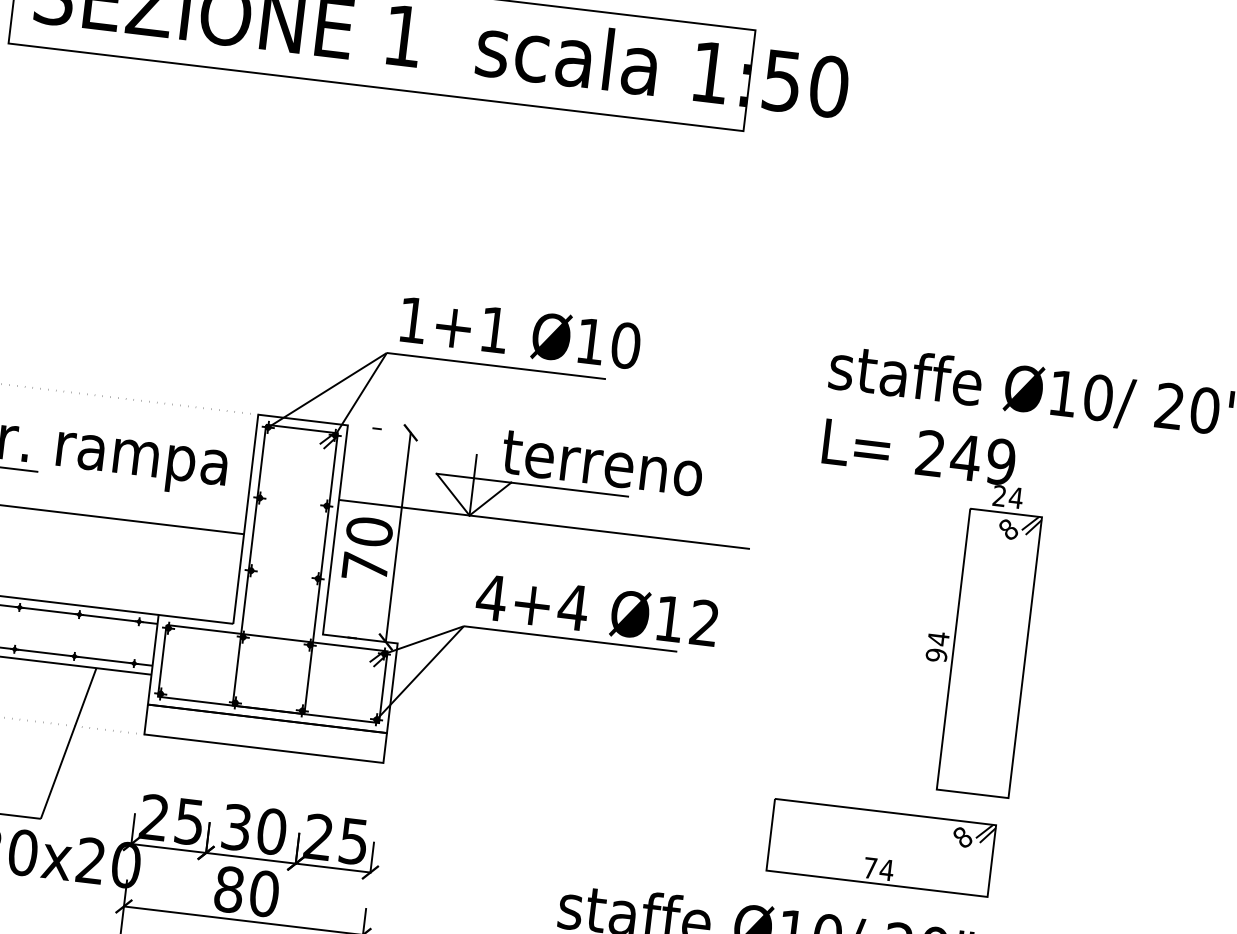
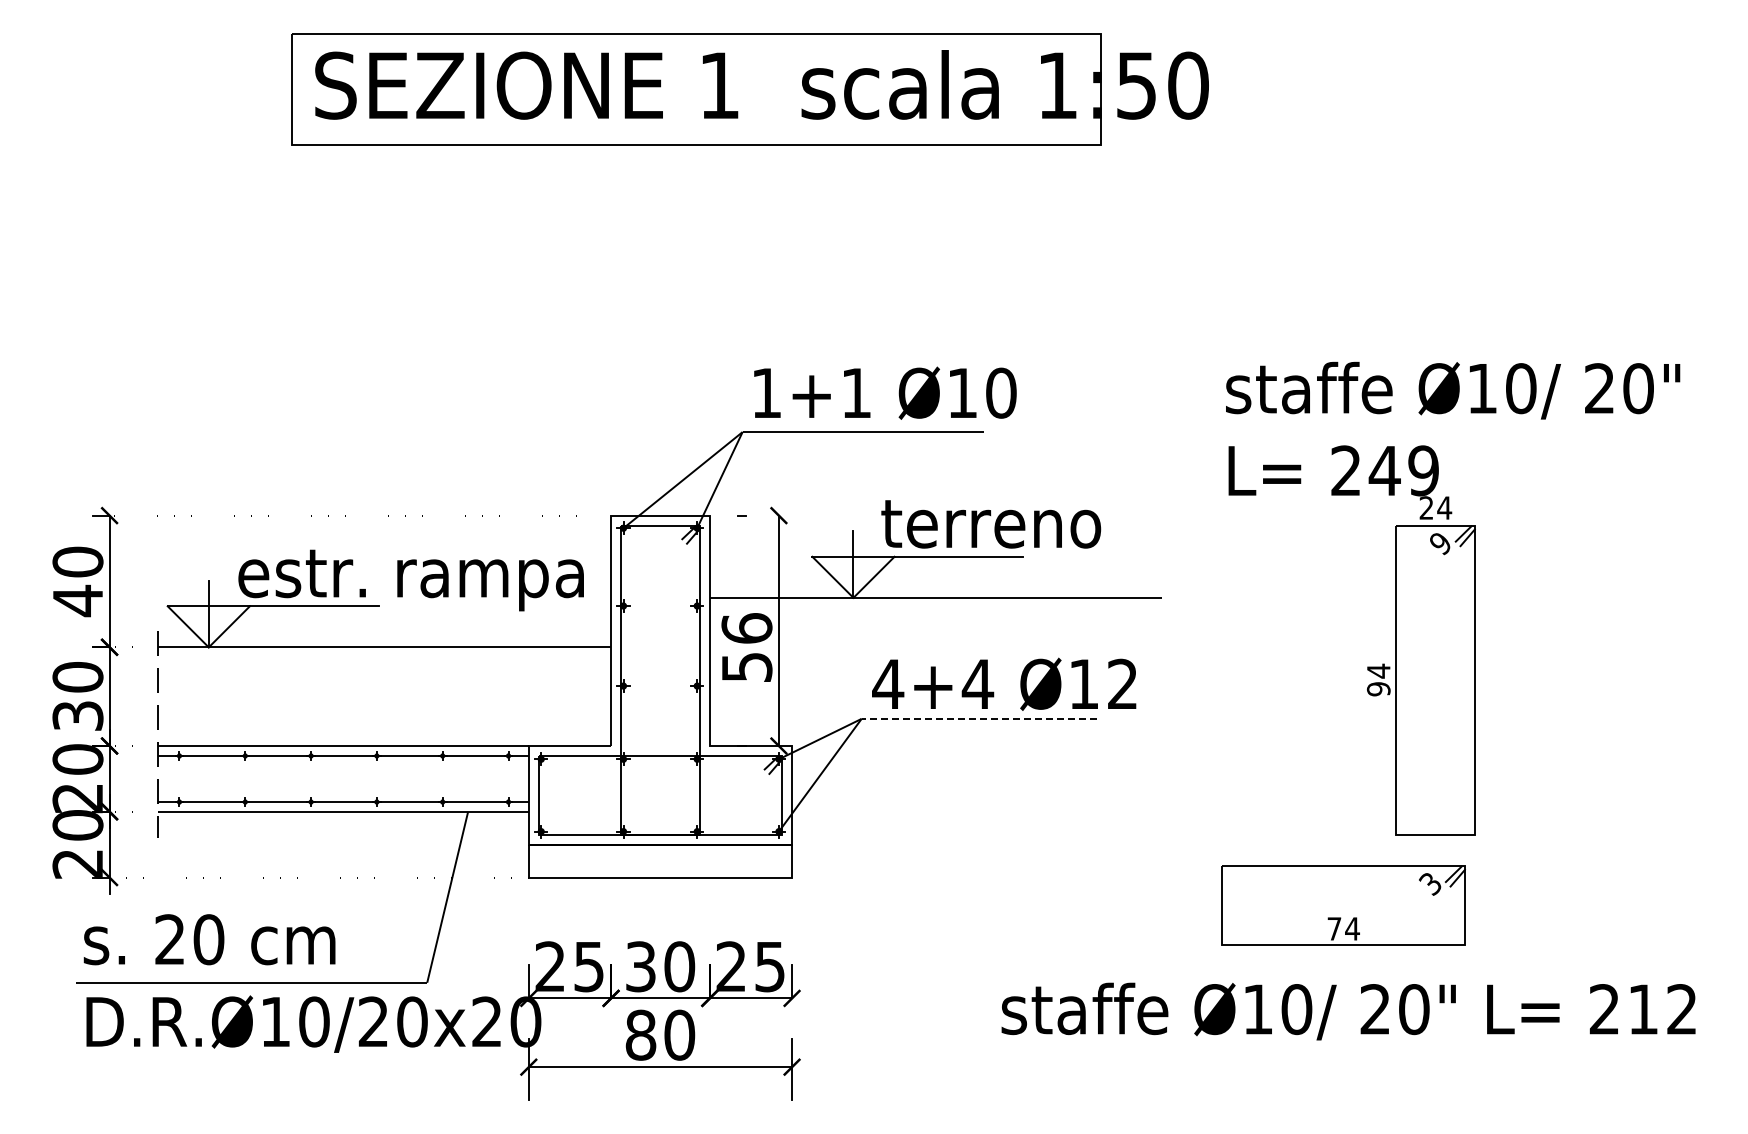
text: (1008, 529) -> (1440, 543), 8 -> 9
text: (367, 549) -> (746, 647), 70 -> 56
line: (570, 638) -> (979, 718), solid -> dashed
text: (962, 837) -> (1430, 883), 8 -> 3

